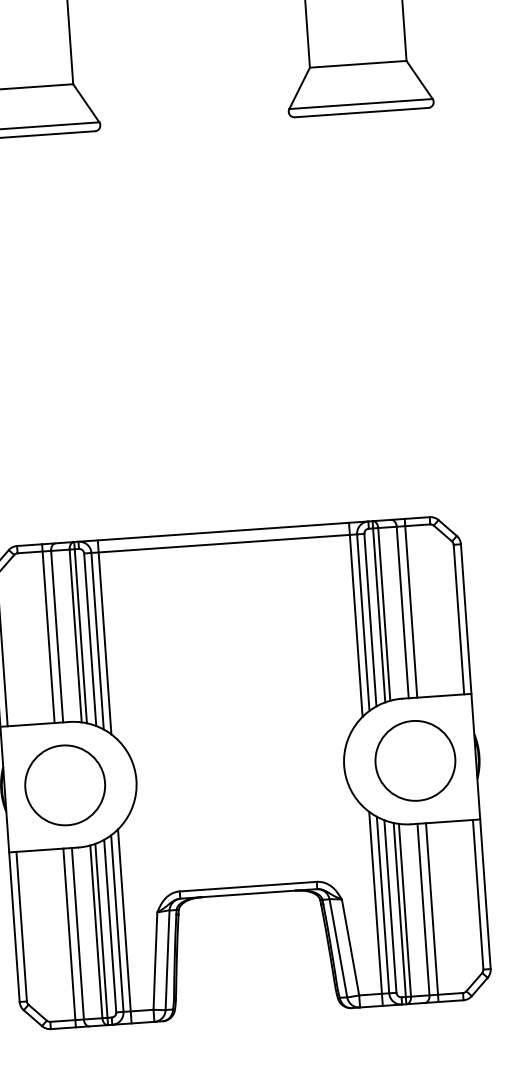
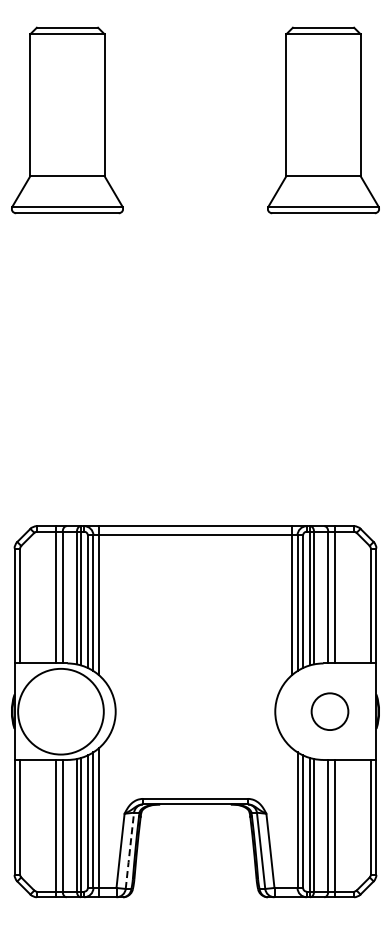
circle: (414, 760) -> (329, 711), size x0.6
circle: (64, 785) -> (60, 711), size x1.4
line: (375, 908) -> (291, 822), removed
line: (167, 959) -> (129, 850), solid -> dashed

